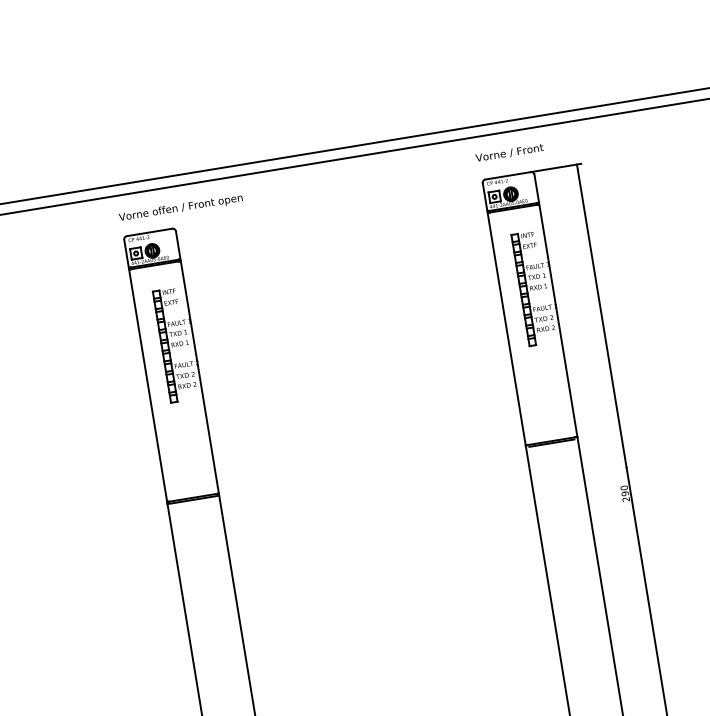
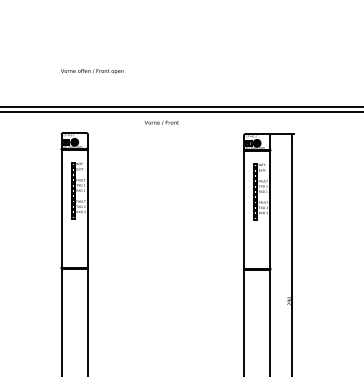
text: (508, 152) -> (161, 122), moved
text: (181, 208) -> (92, 71), moved

